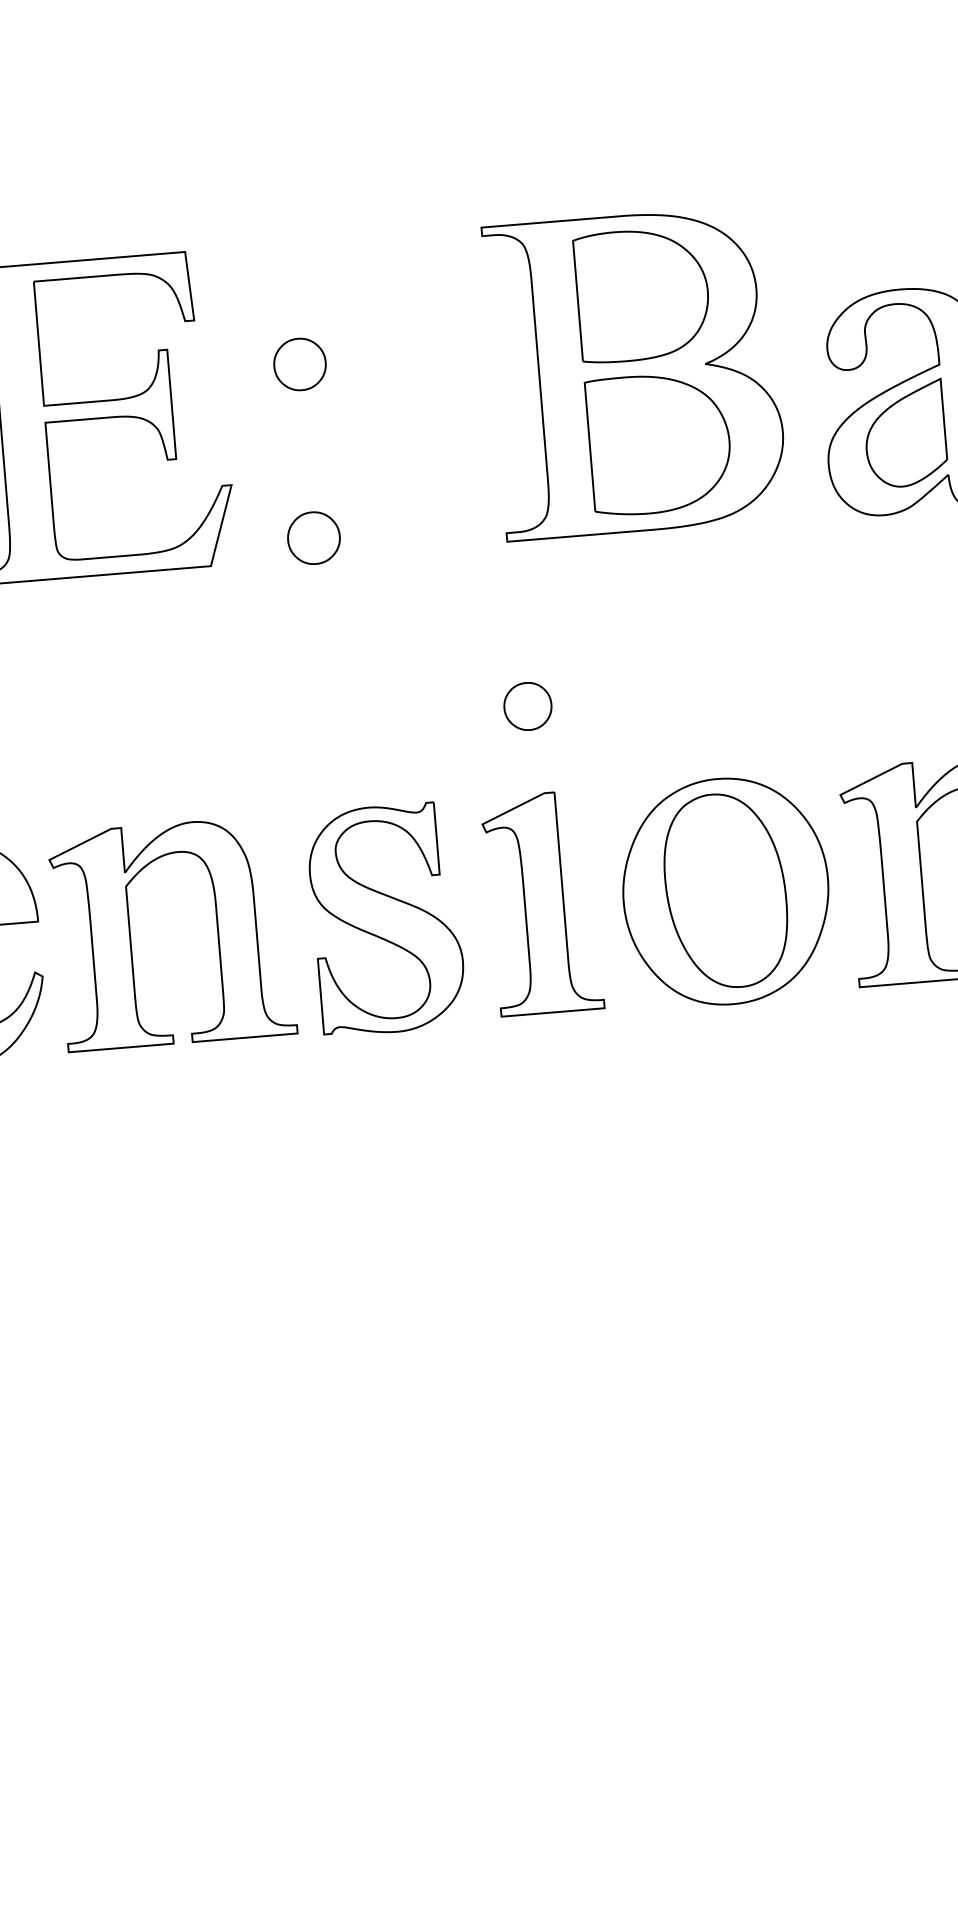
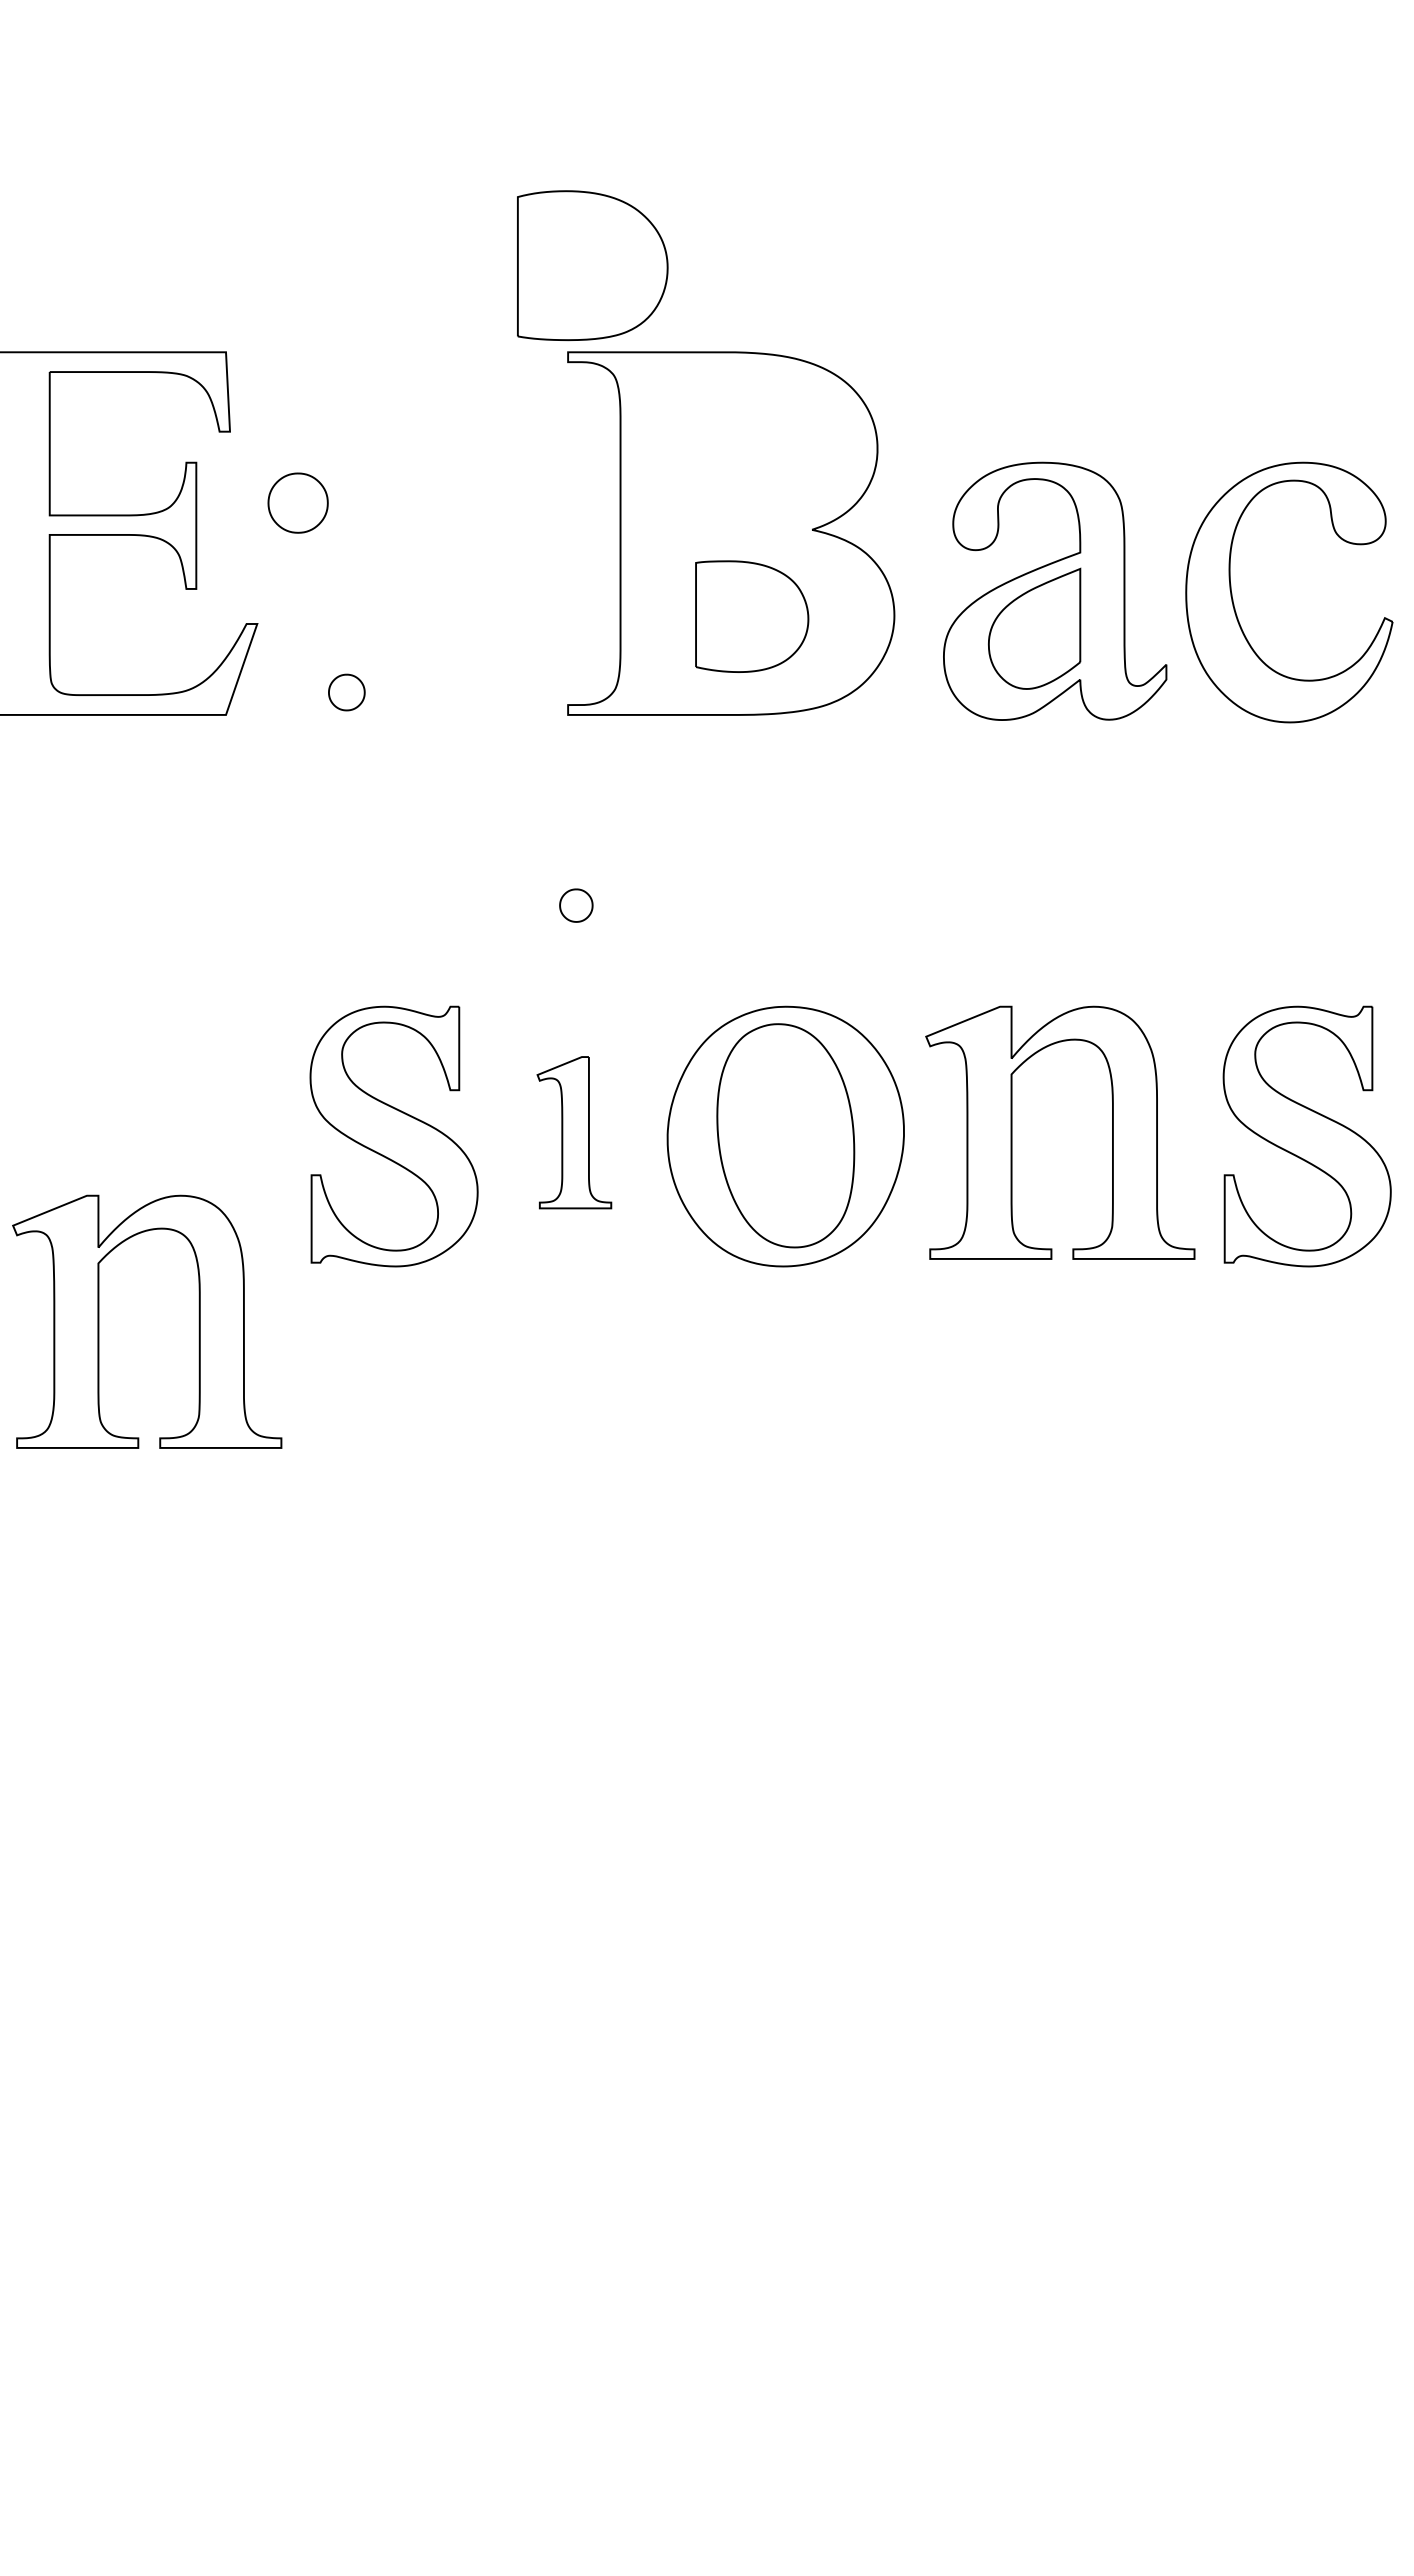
part: (642, 294) -> (592, 265), moved
part: (299, 363) -> (297, 502), moved
part: (660, 443) -> (752, 616), size x0.7
part: (313, 538) -> (346, 692), size x0.6
part: (528, 706) -> (576, 905), size x0.6
part: (542, 903) -> (574, 1132), size x0.6
part: (131, 936) -> (99, 1321), moved

